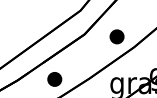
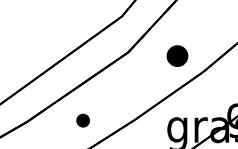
part: (54, 79) -> (82, 120), size x0.6

